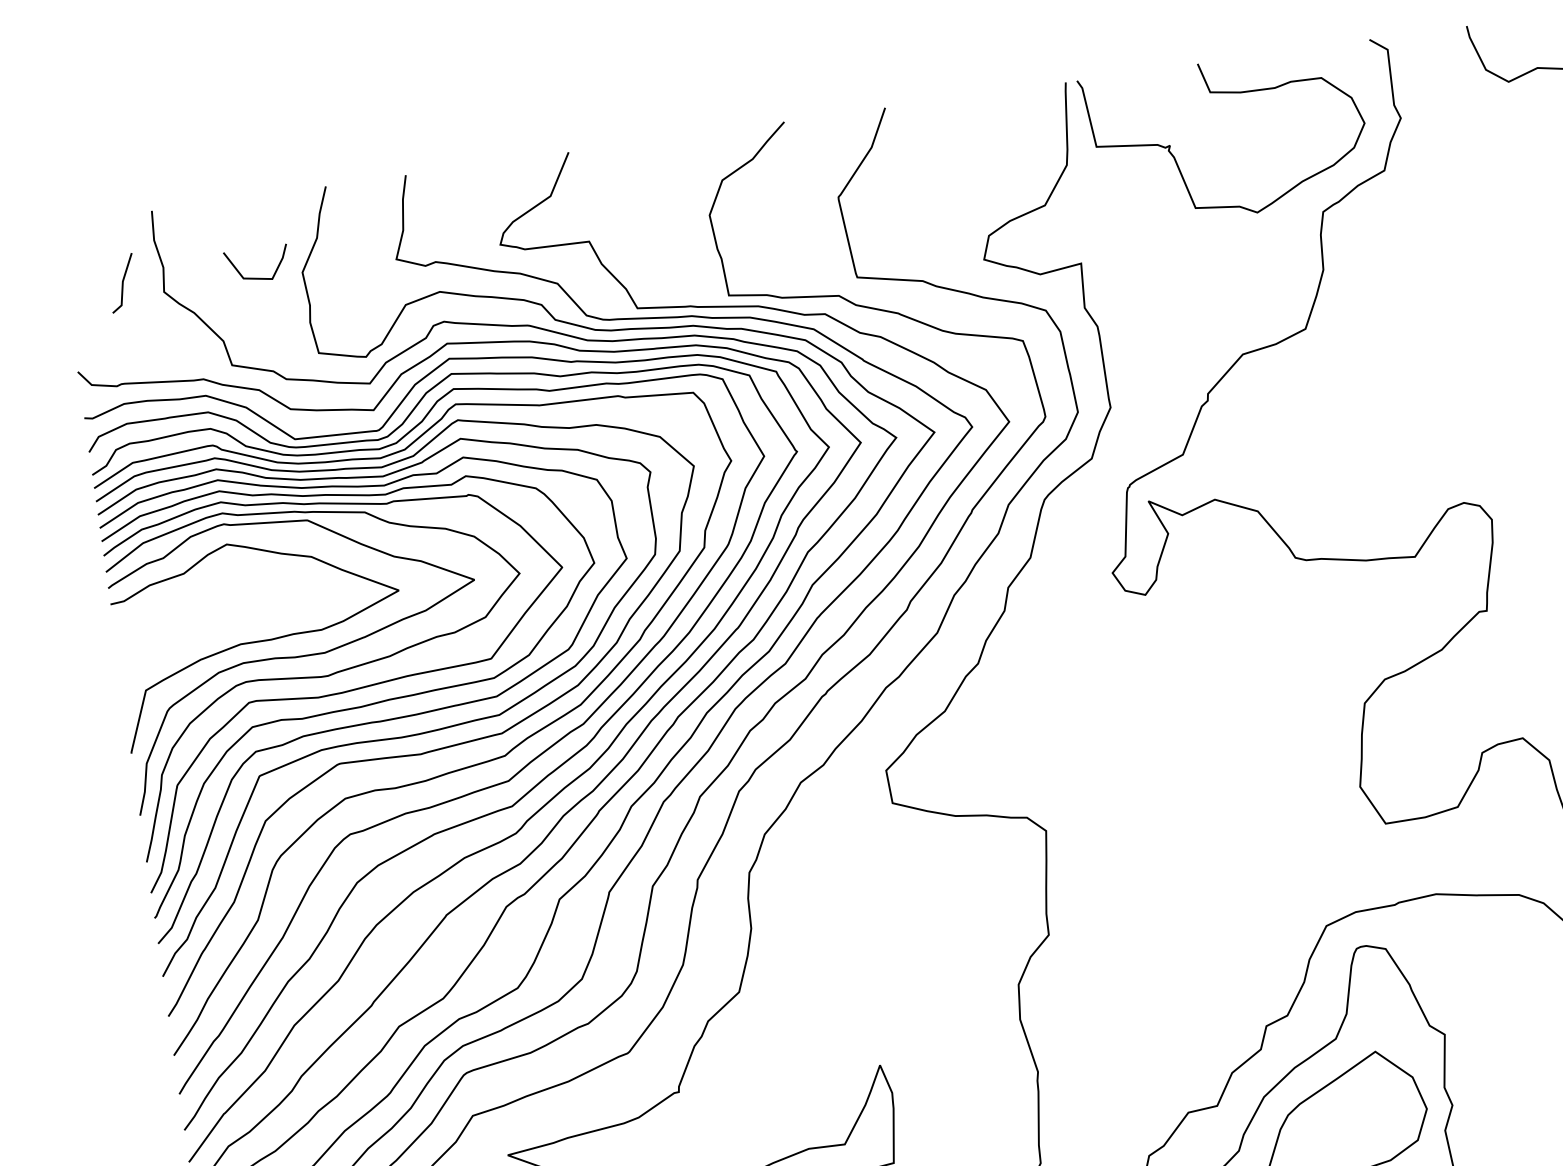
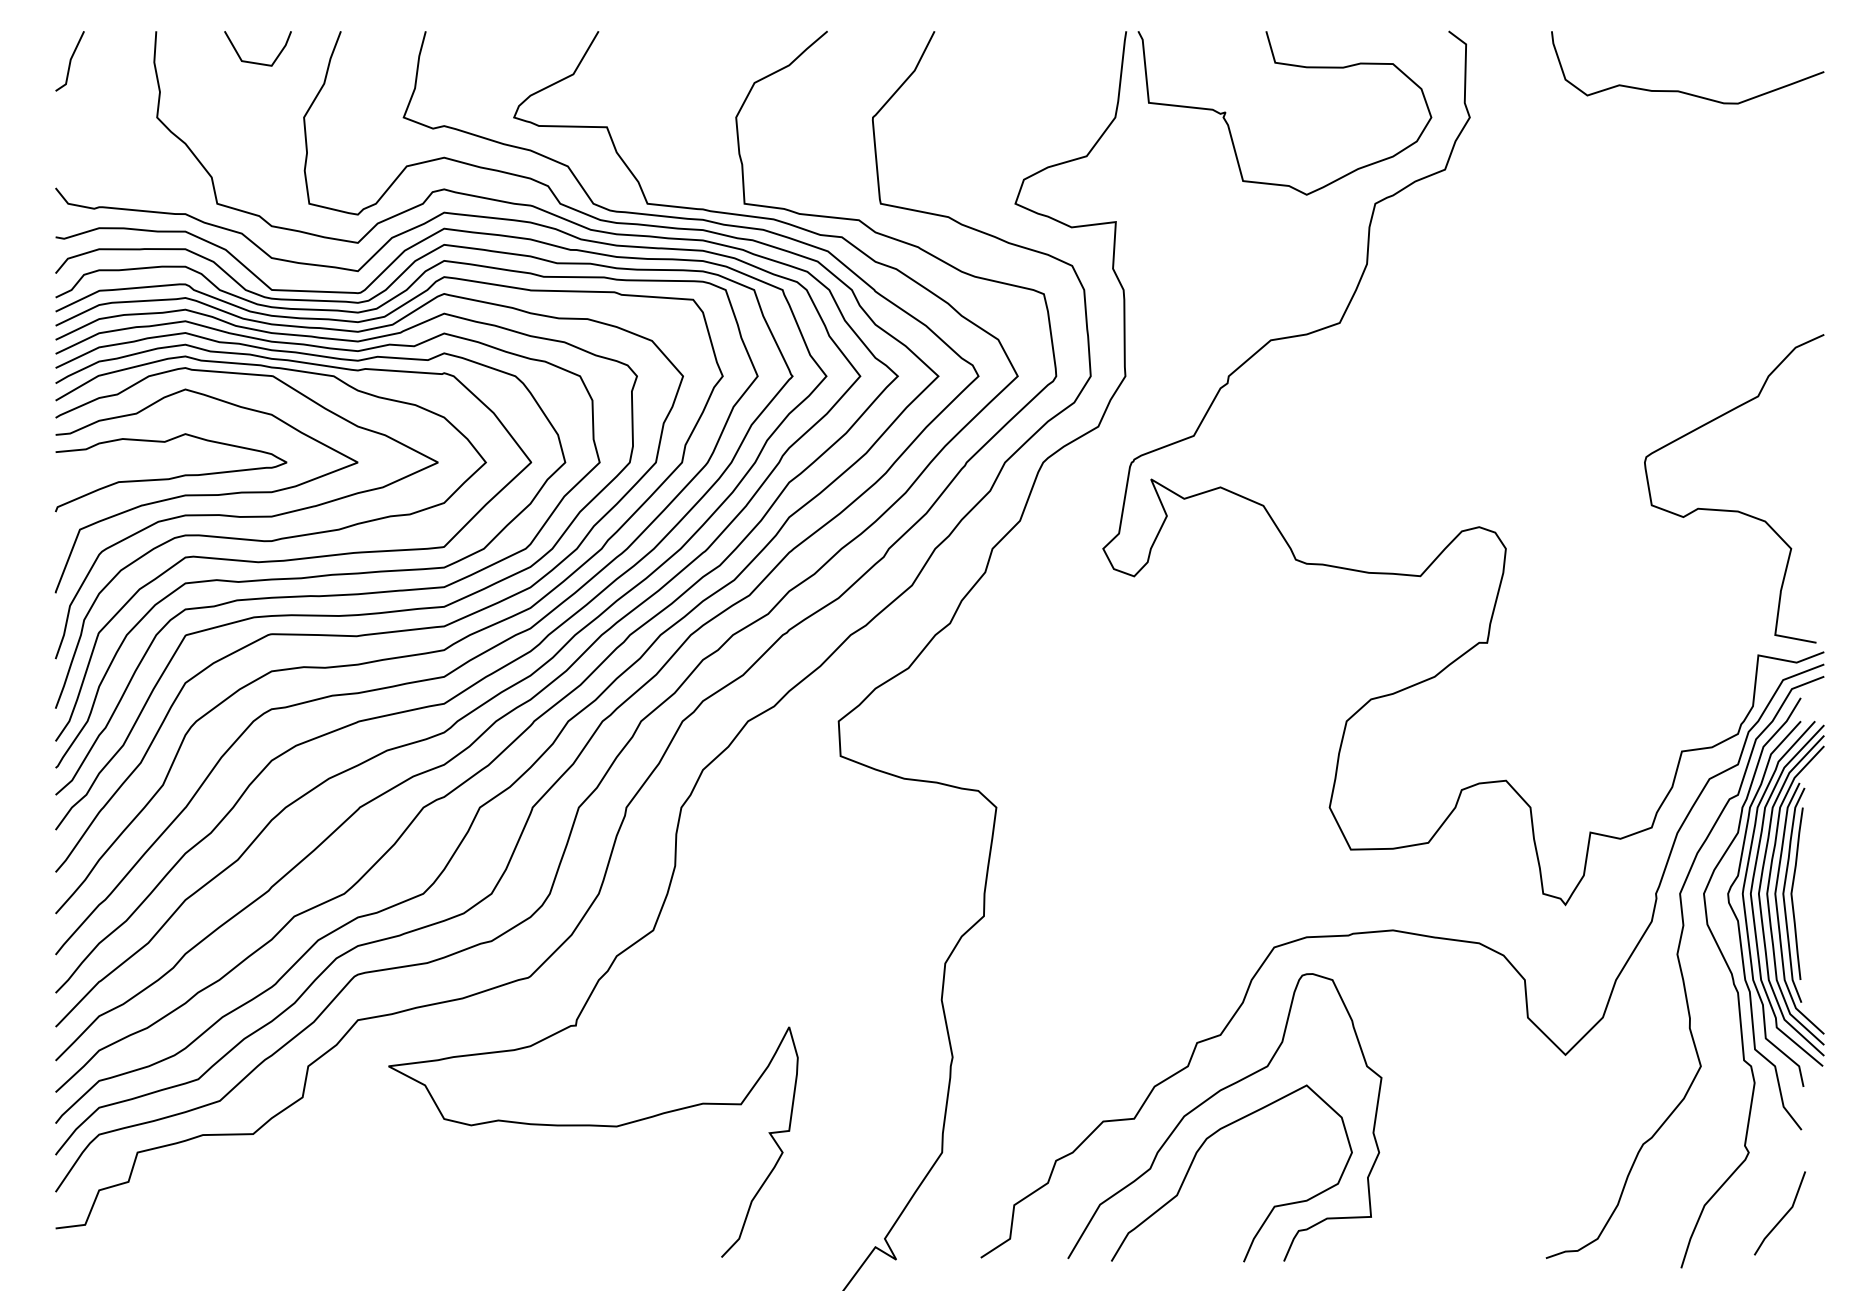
line: (253, 277) -> (252, 61), moved
line: (121, 283) -> (69, 61), moved
curve: (227, 627) -> (174, 476), added

